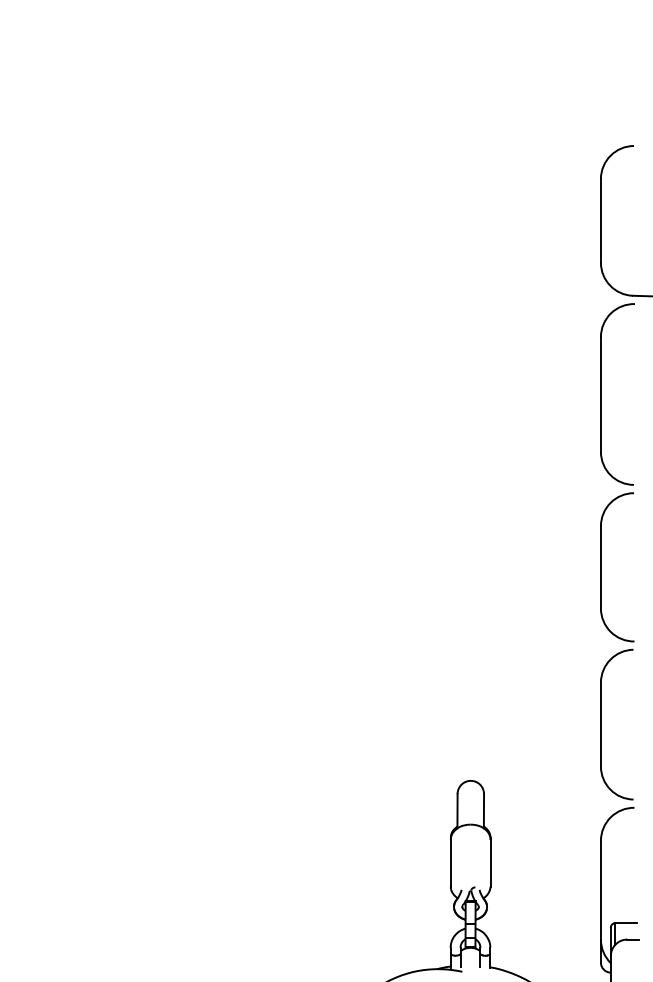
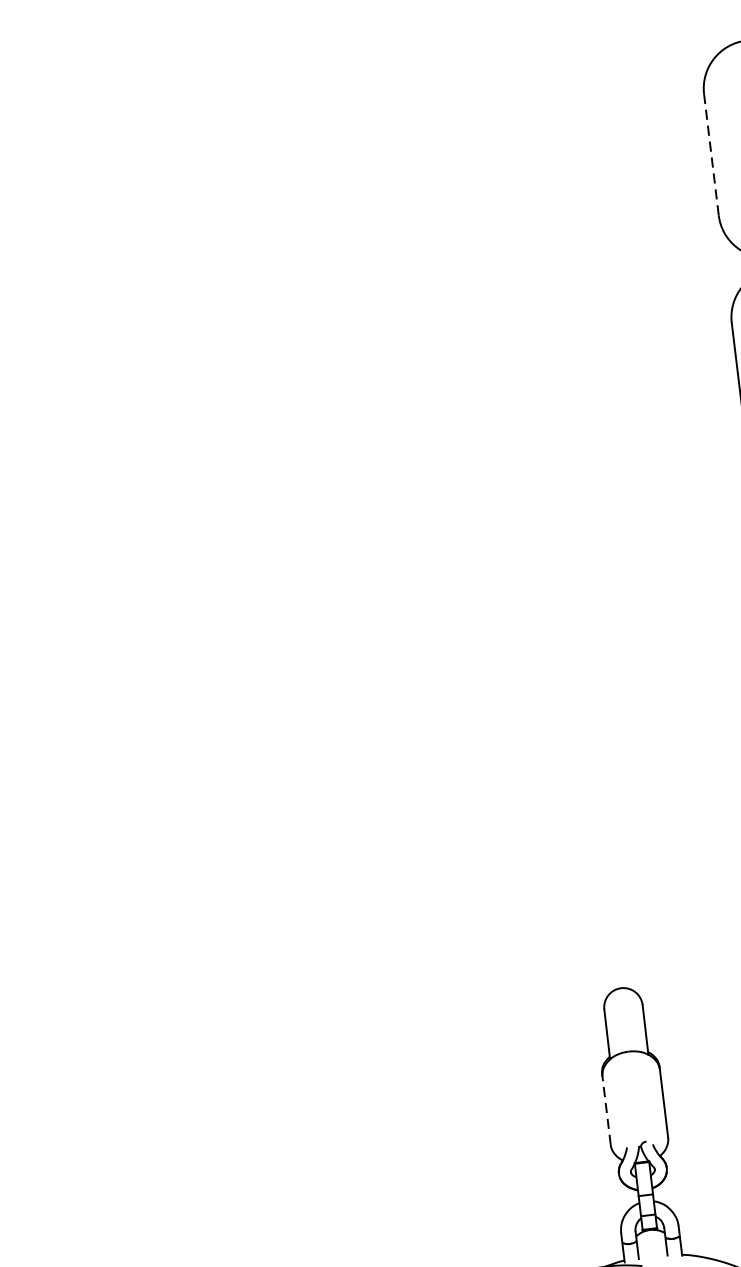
line: (600, 220) -> (710, 154), solid -> dashed
line: (450, 861) -> (605, 1108), solid -> dashed

